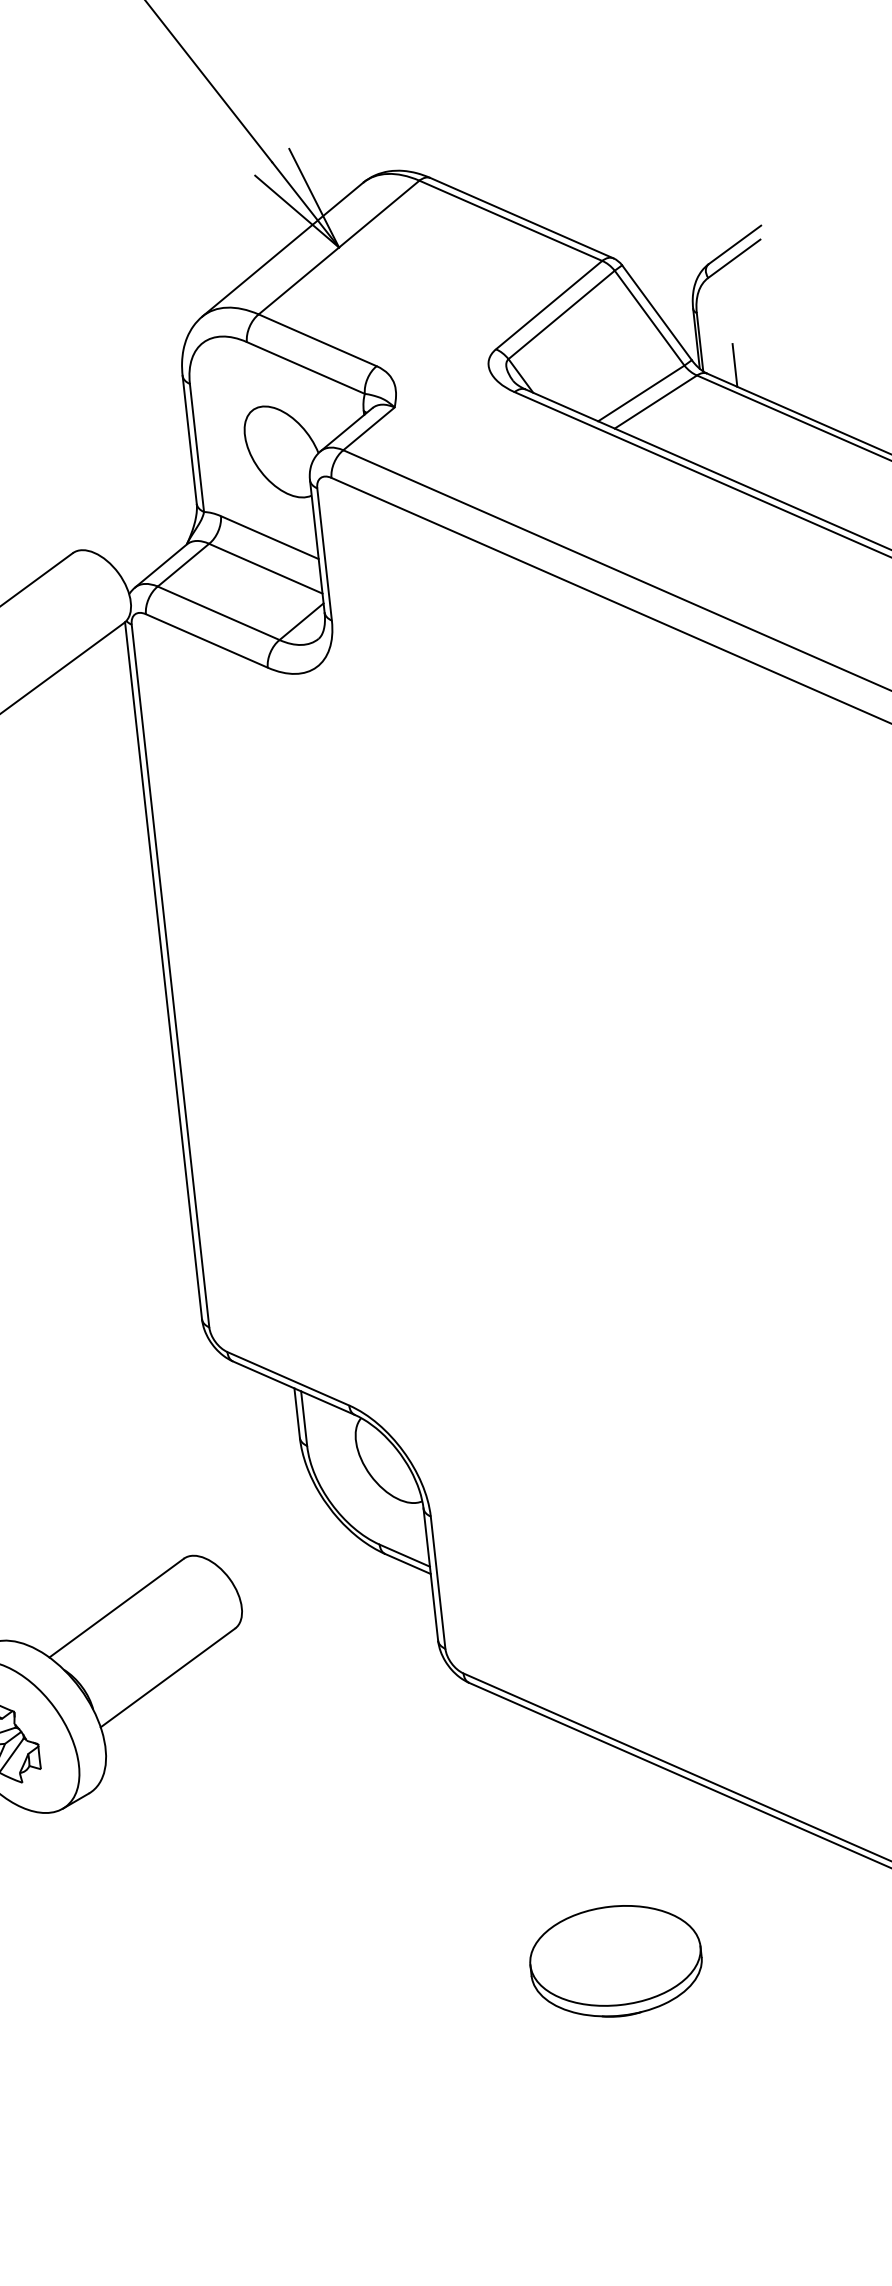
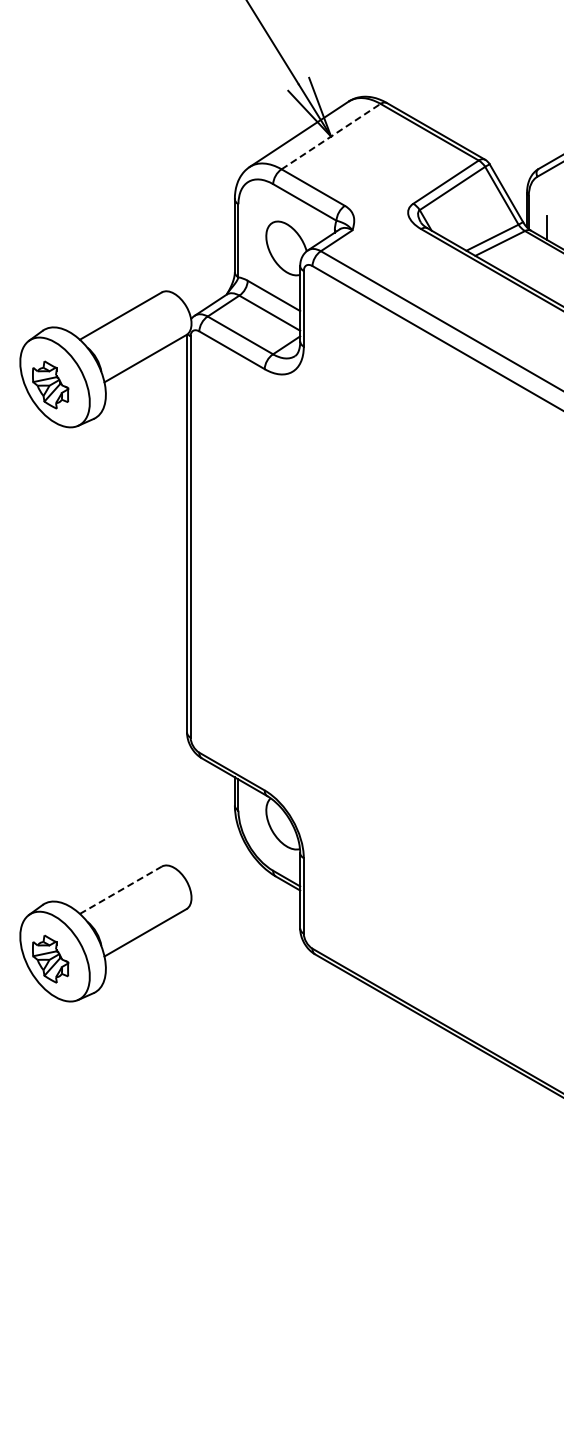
line: (339, 247) -> (331, 136), solid -> dashed
line: (117, 1608) -> (121, 890), solid -> dashed
part: (615, 1961) -> (380, 1120), removed

